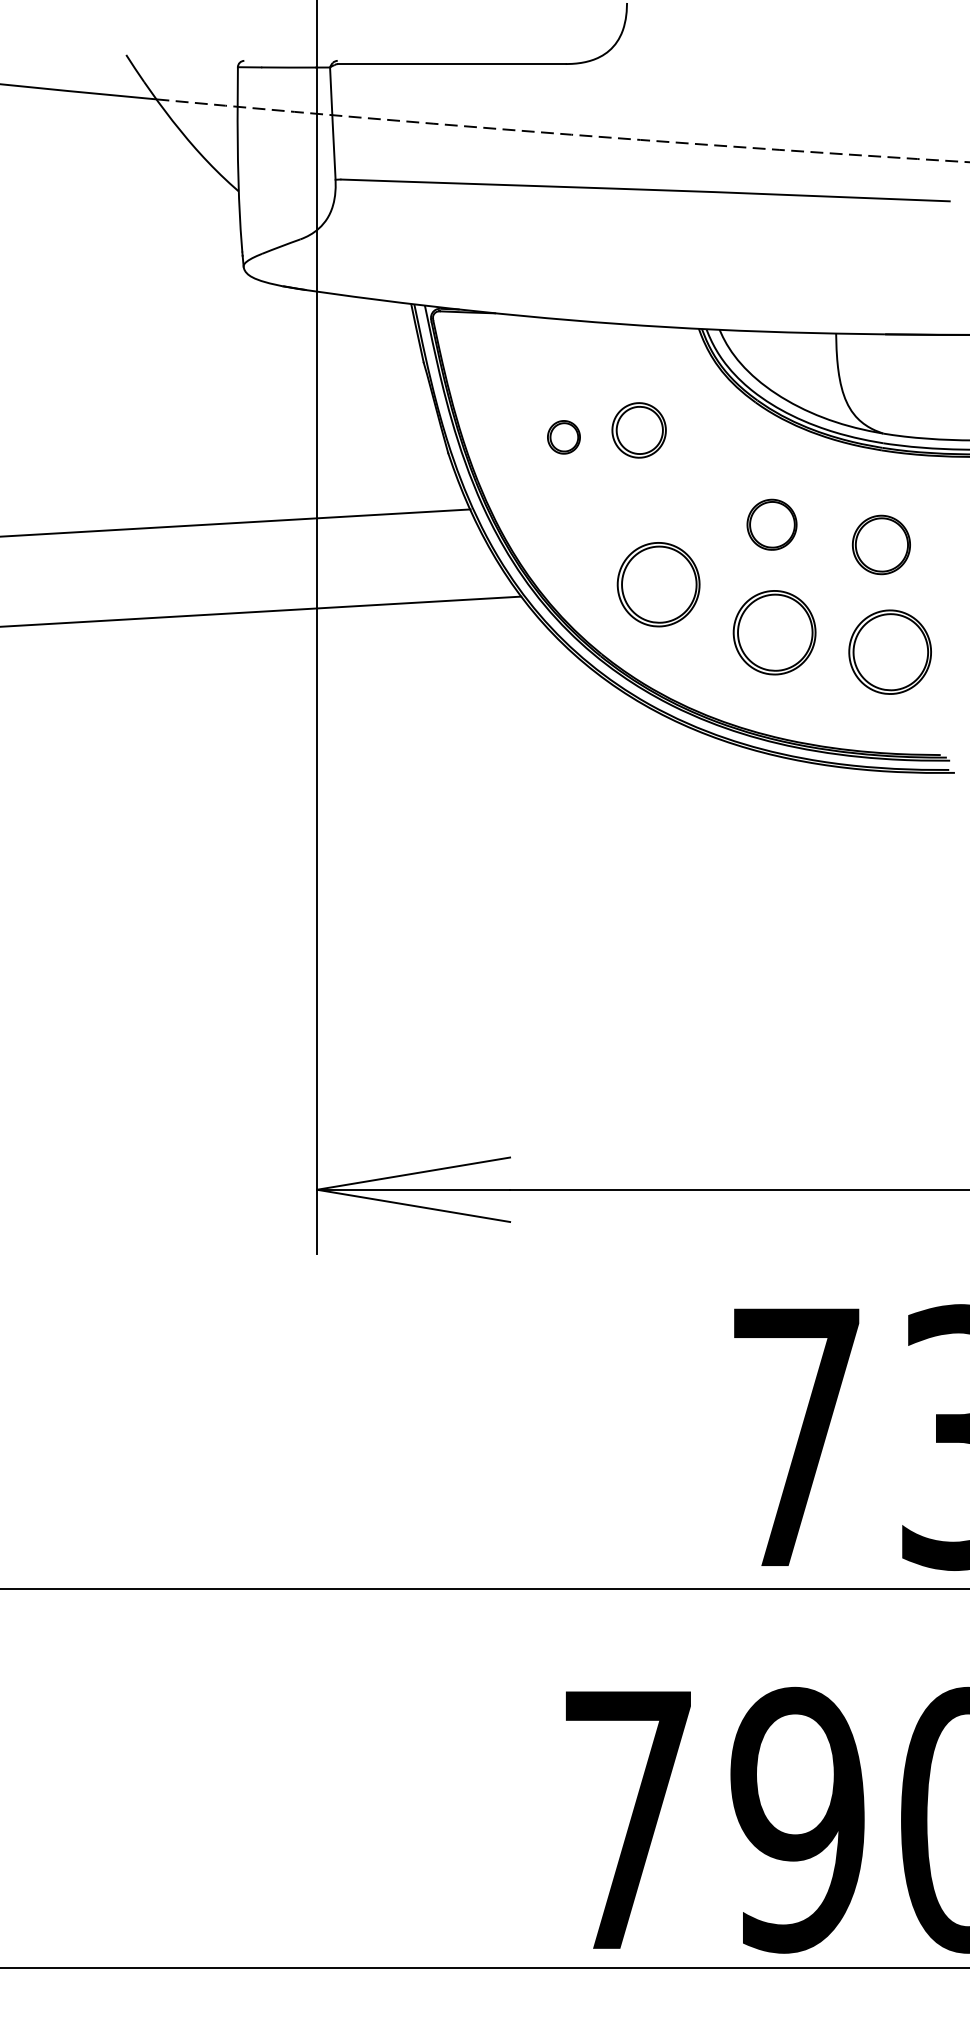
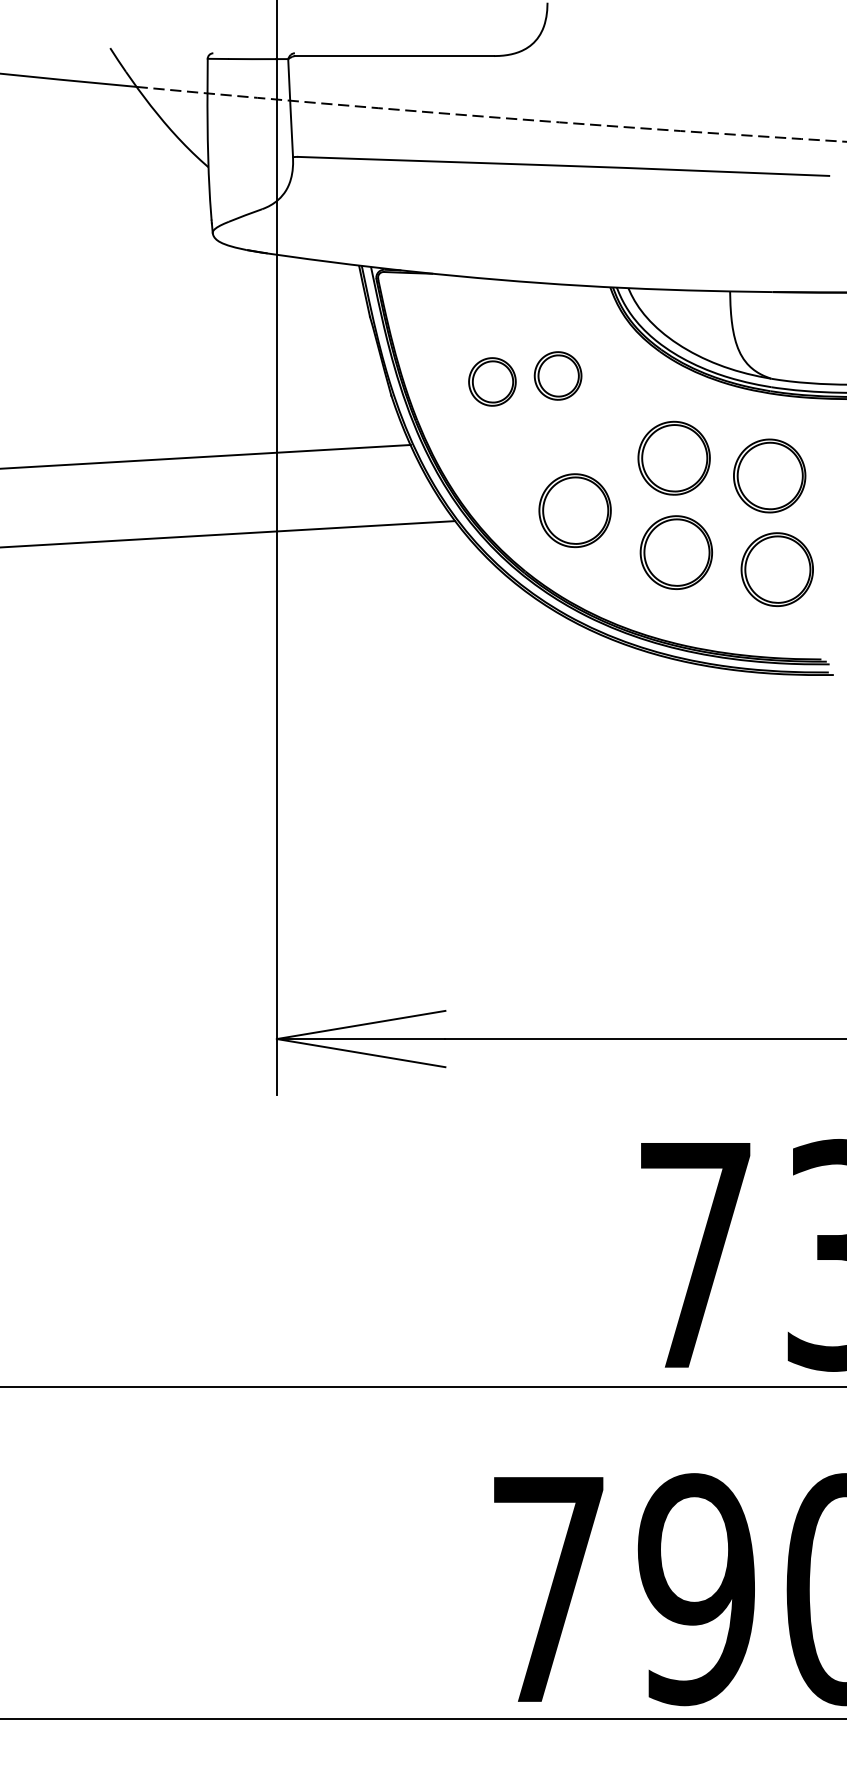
part: (563, 437) -> (492, 382), size x1.67
part: (771, 524) -> (673, 458), size x1.67
part: (881, 544) -> (769, 475), size x1.43

